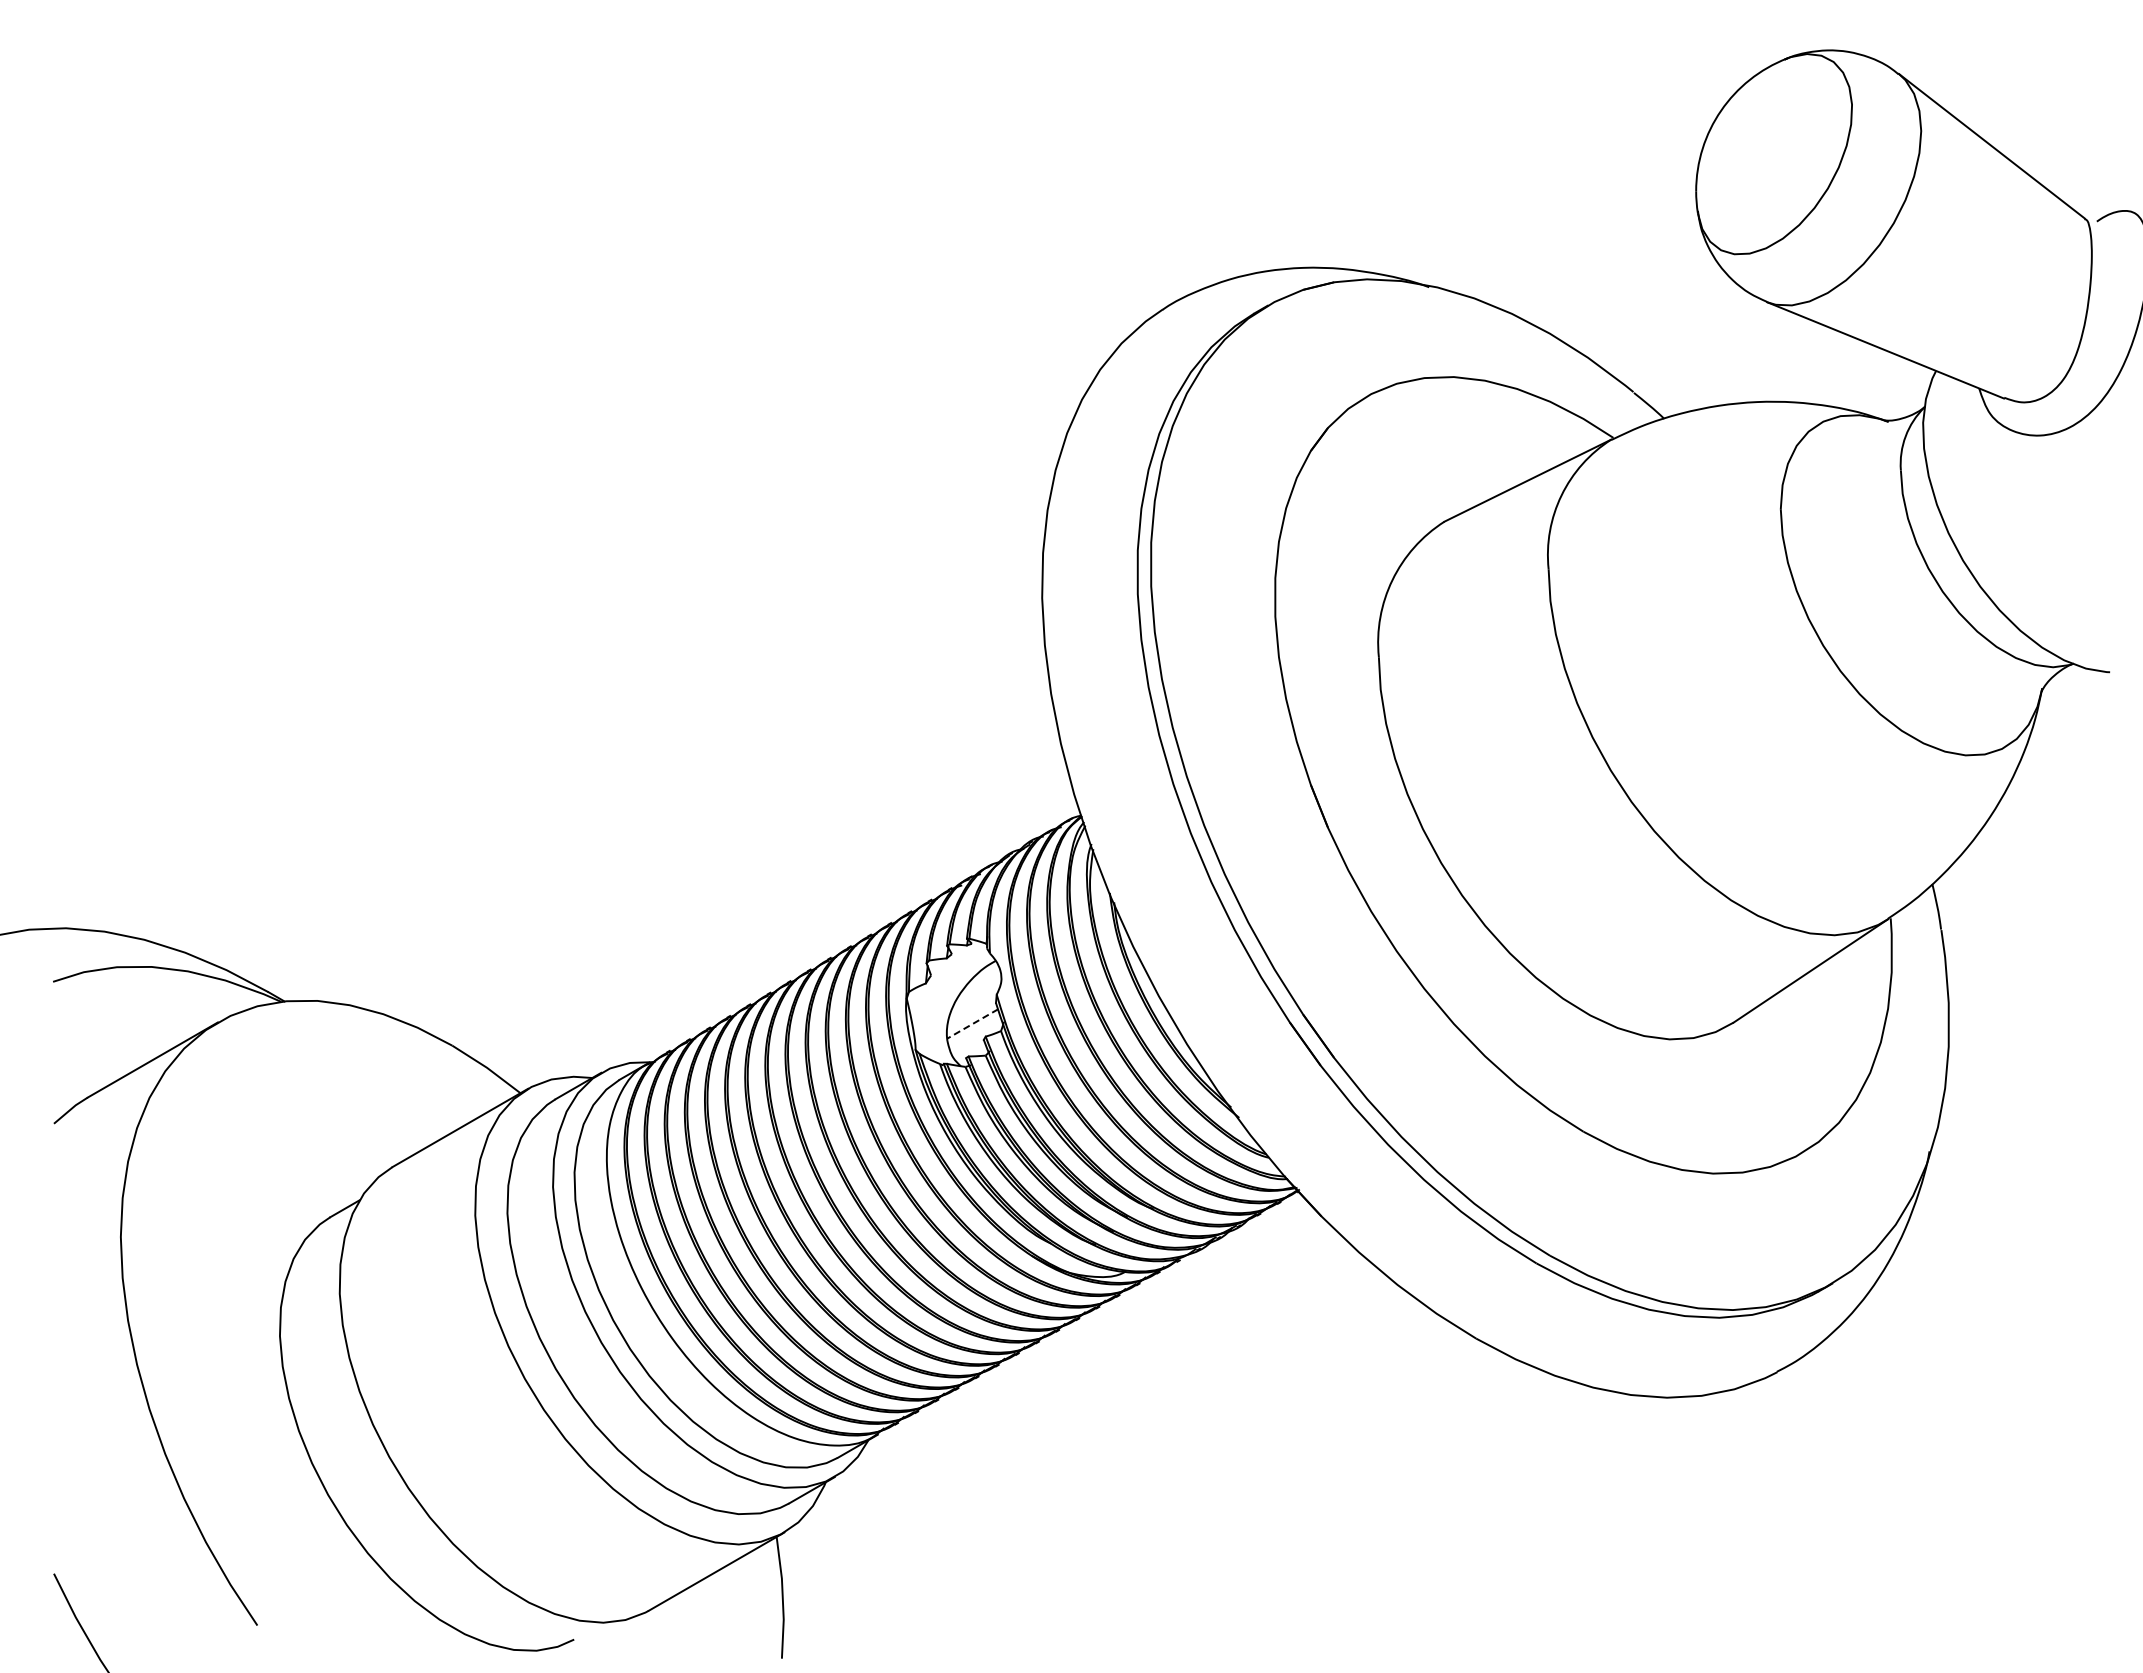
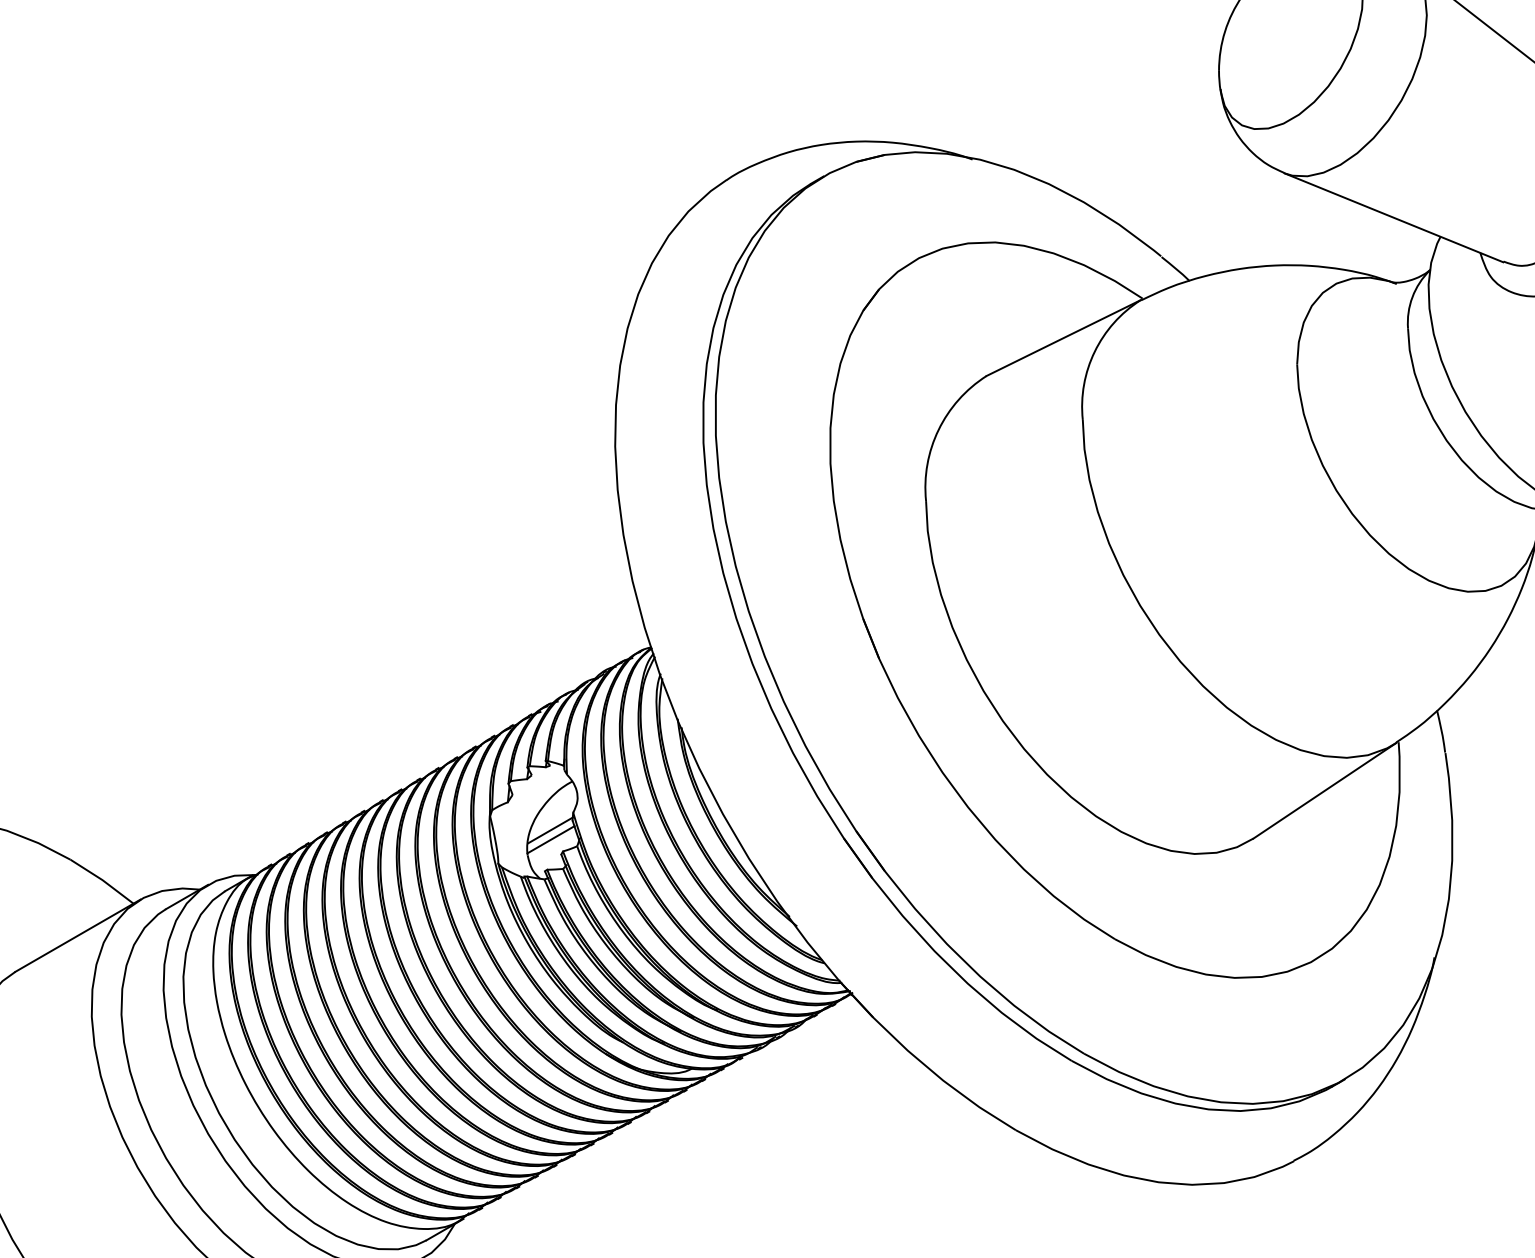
line: (972, 1013) -> (550, 830), added
line: (972, 1023) -> (550, 839), dashed -> solid

